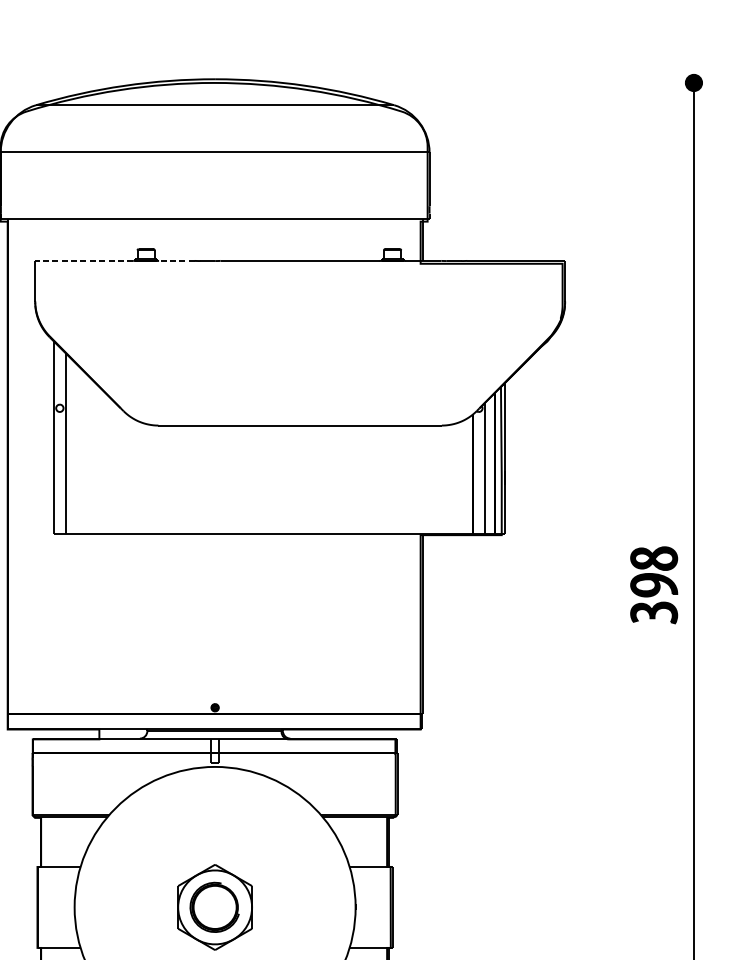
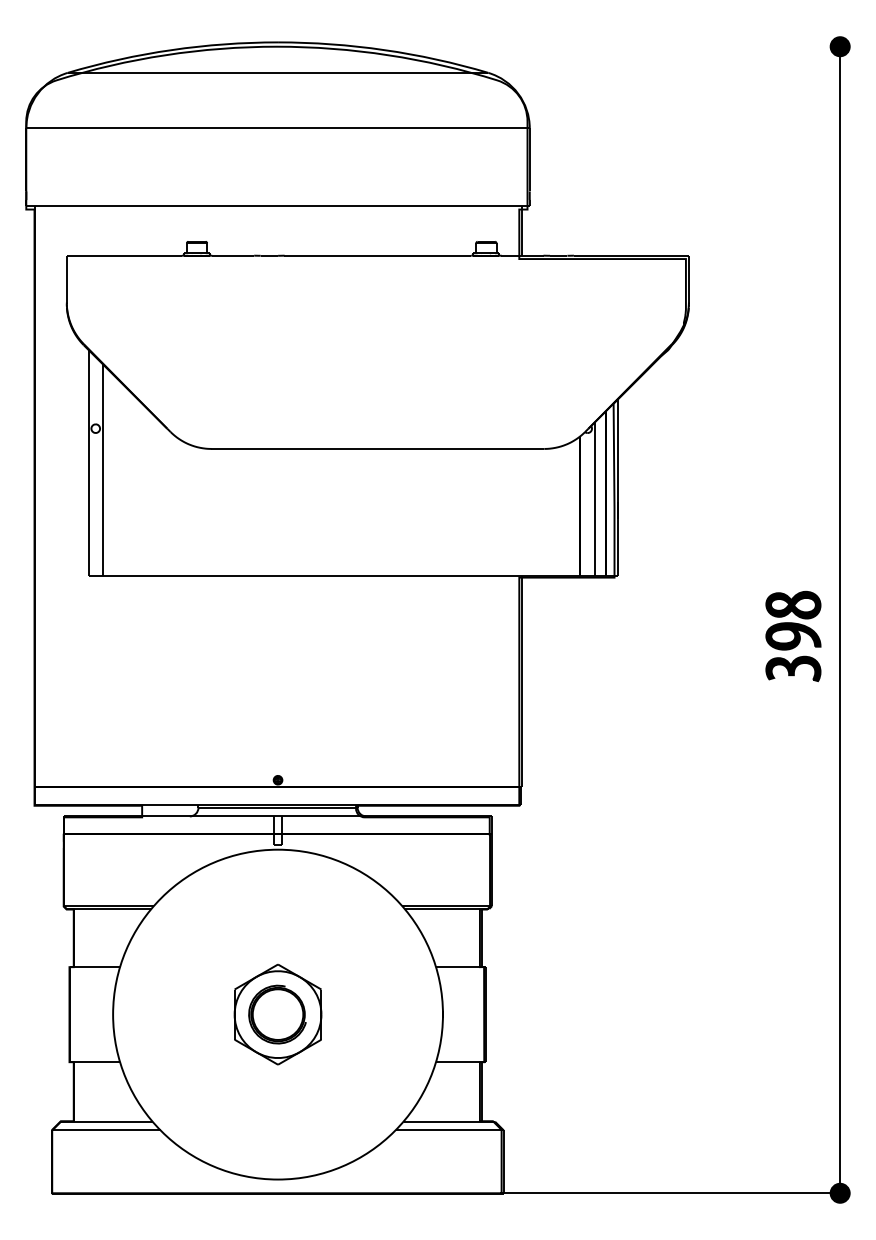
line: (84, 260) -> (124, 255), dashed -> solid
line: (177, 260) -> (233, 255), dashed -> solid

